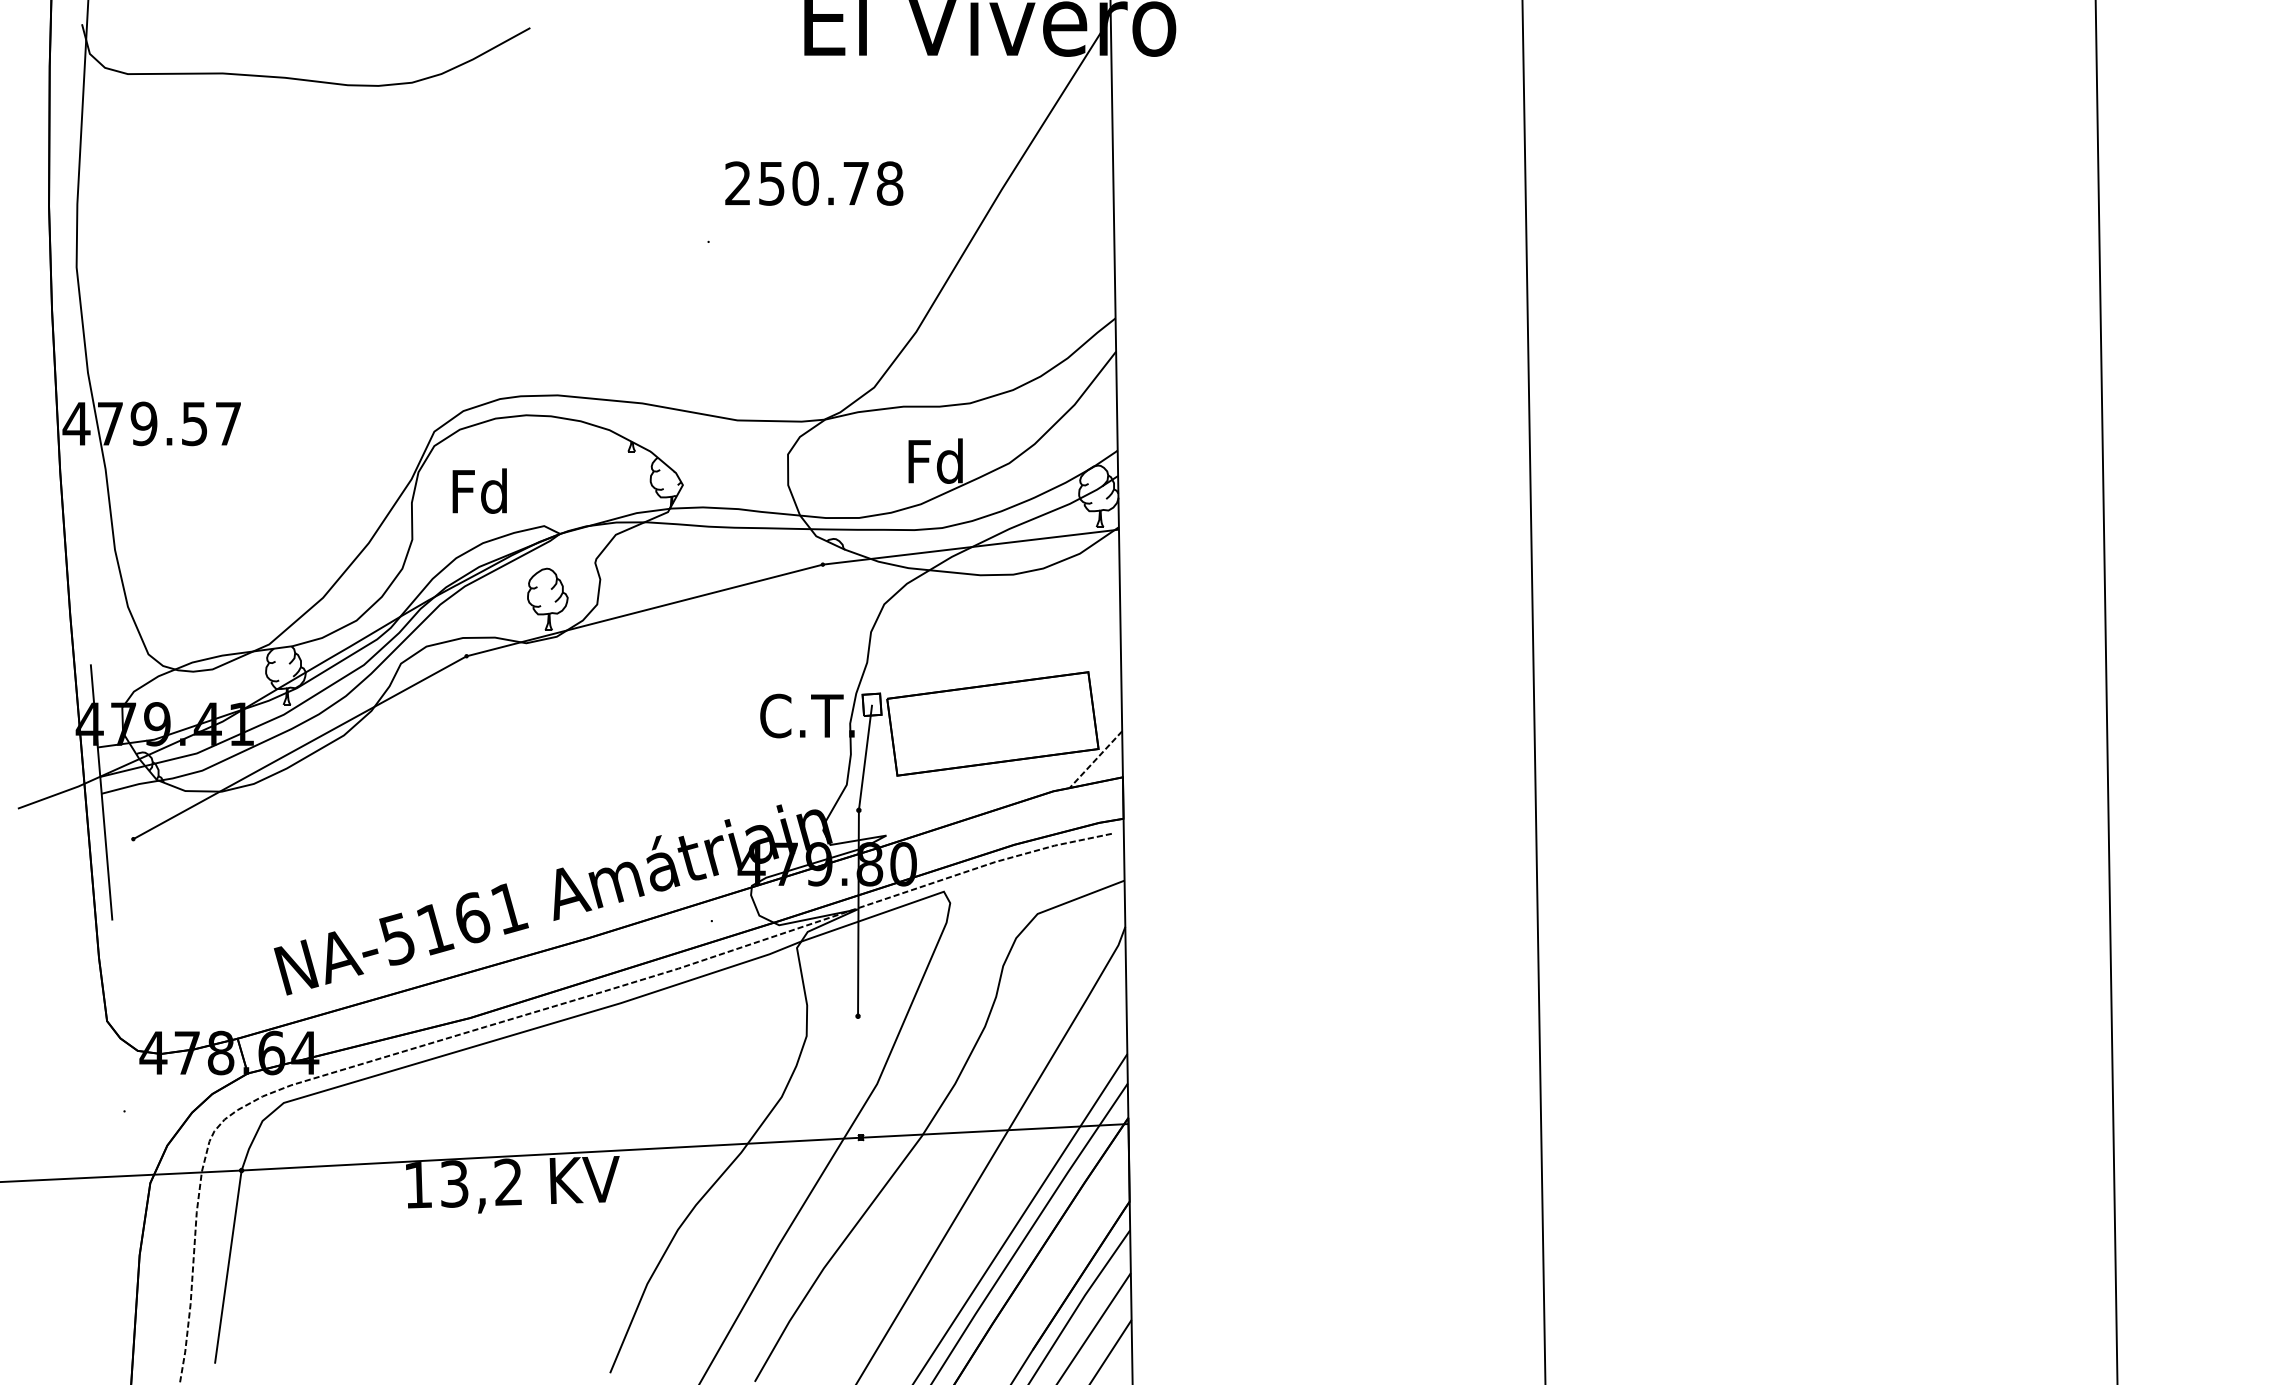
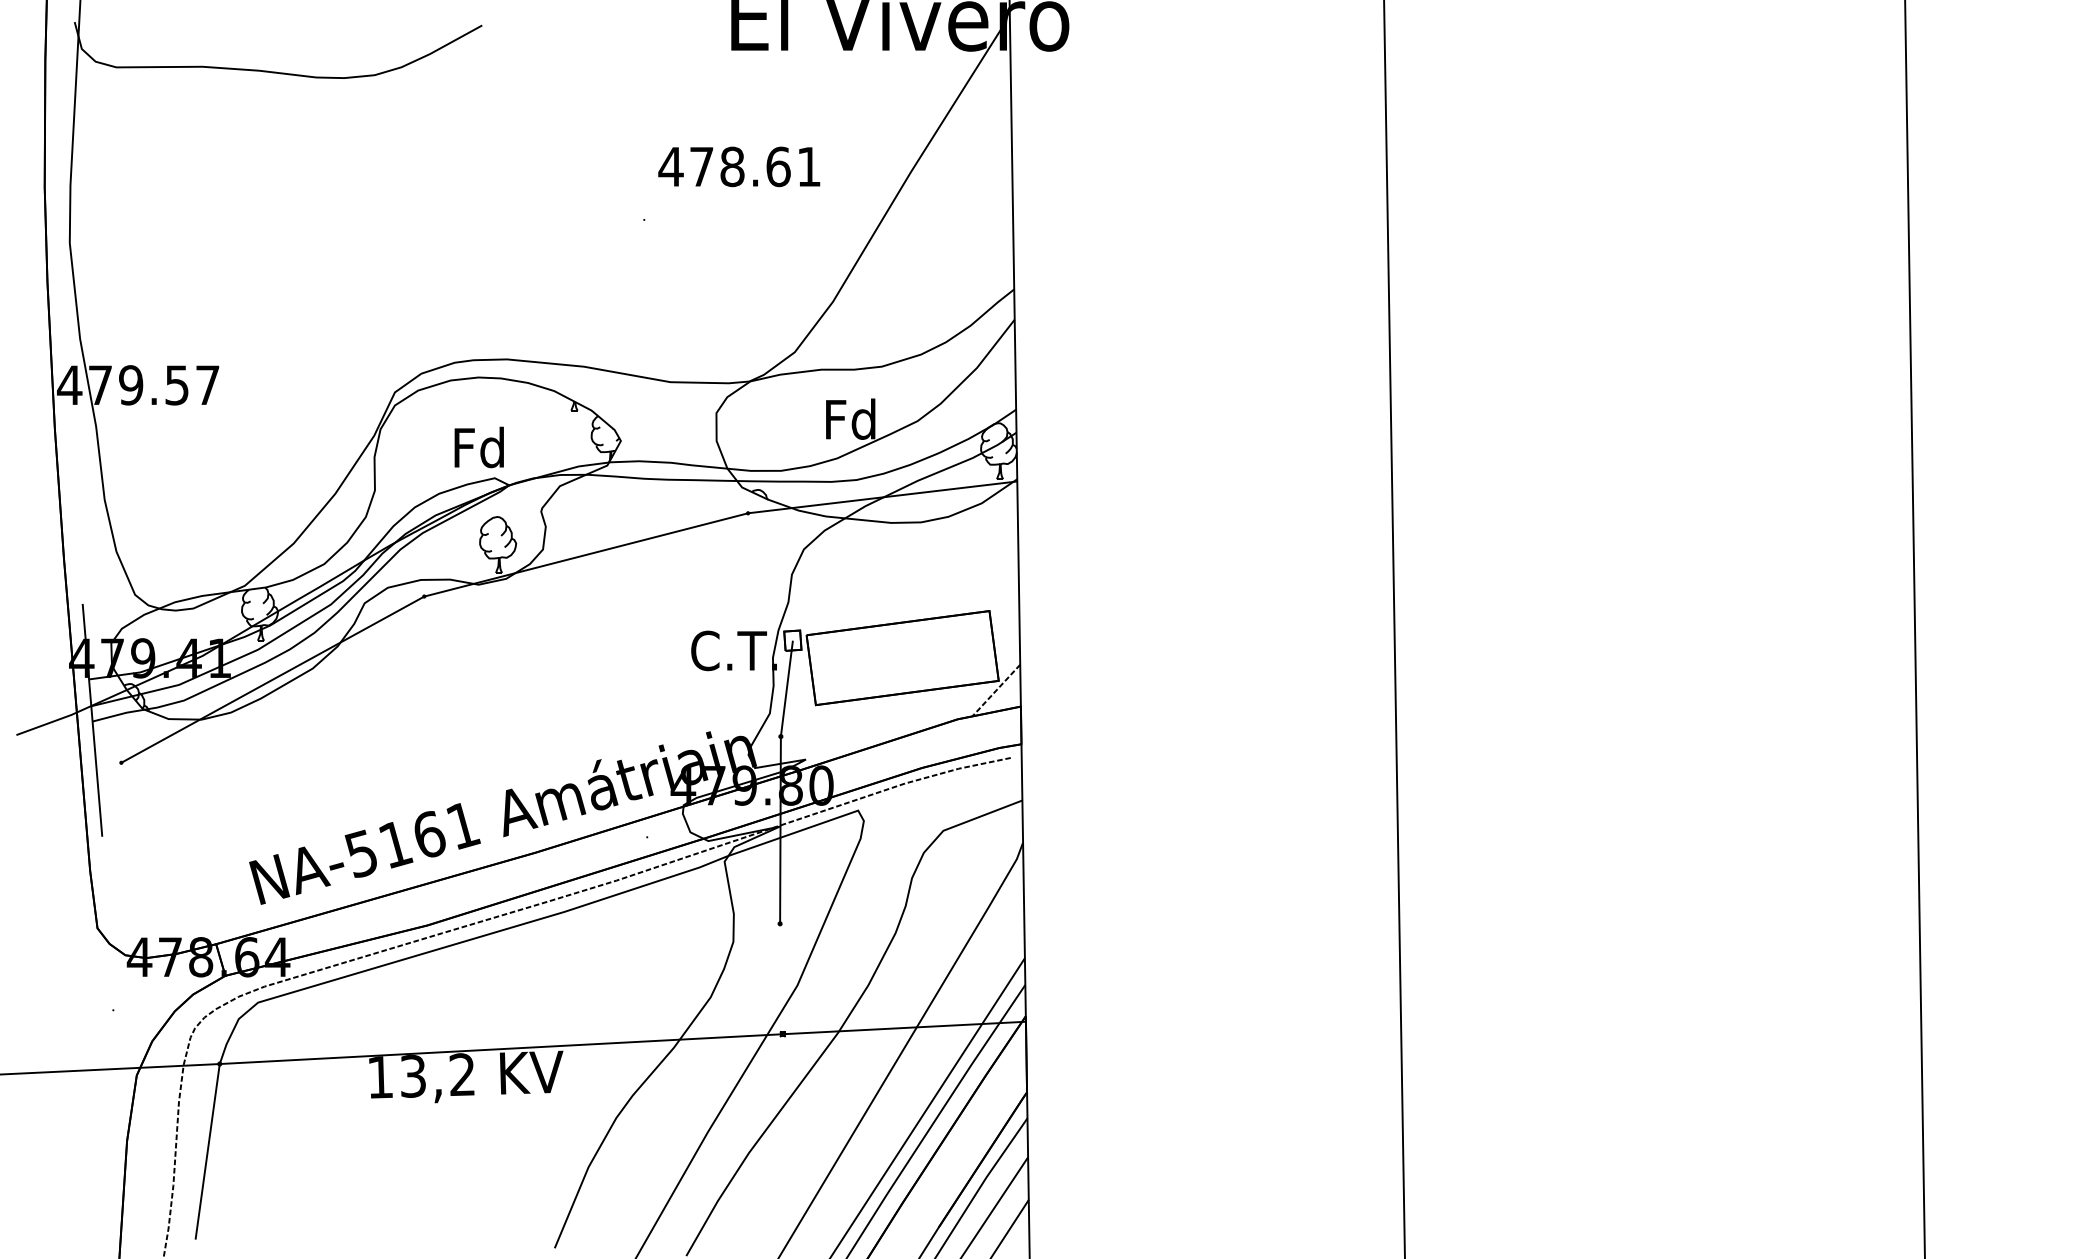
text: (813, 183) -> (739, 166), 250.78 -> 478.61
text: (478, 491) -> (478, 447), moved

